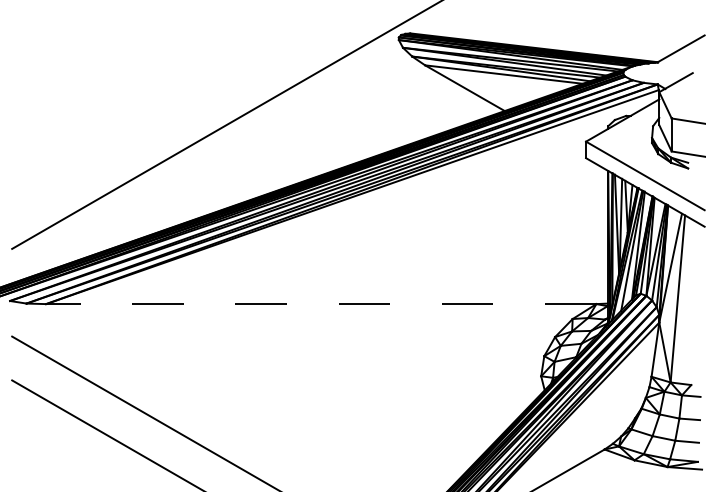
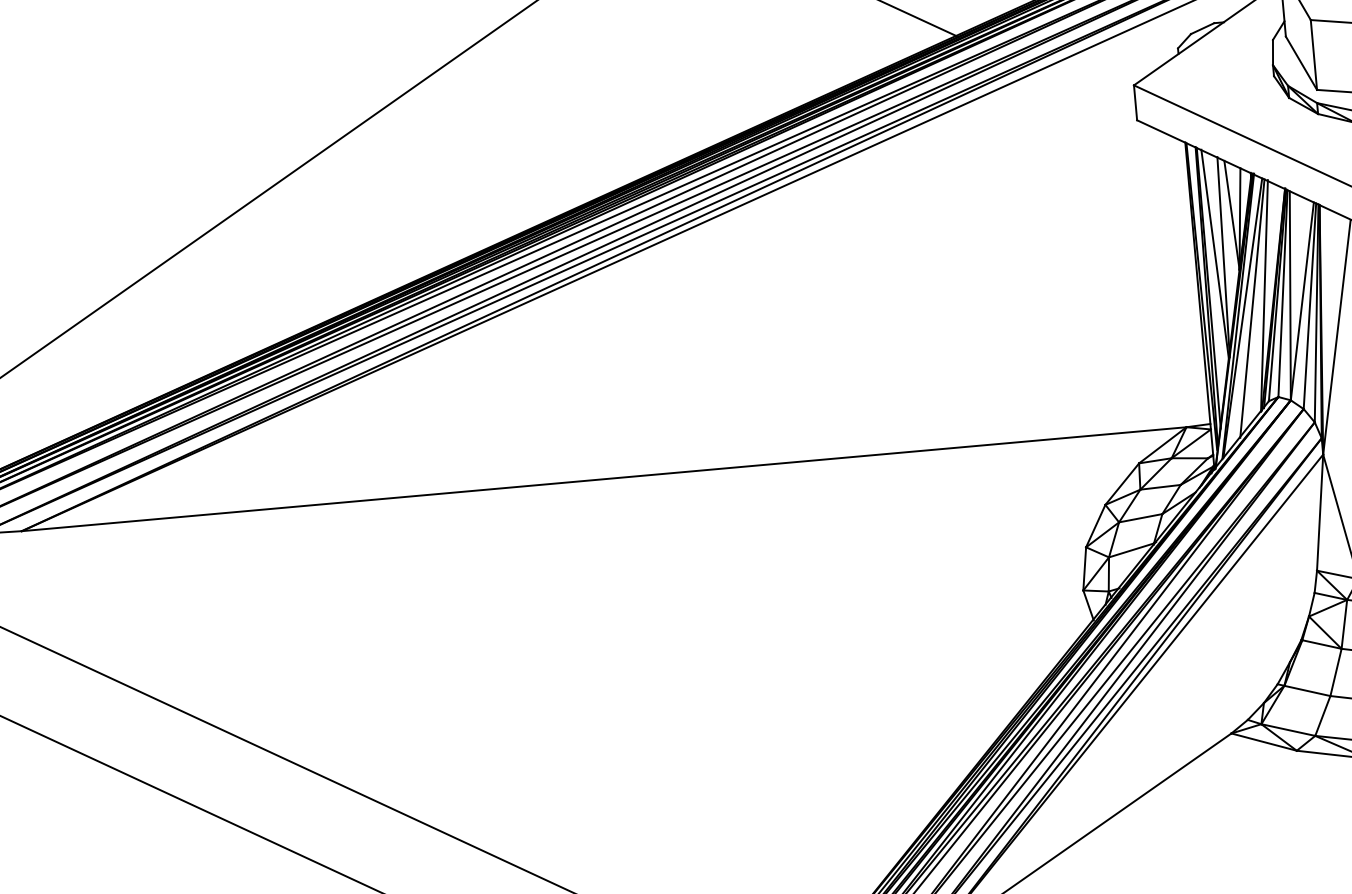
line: (320, 304) -> (602, 480), dashed -> solid

